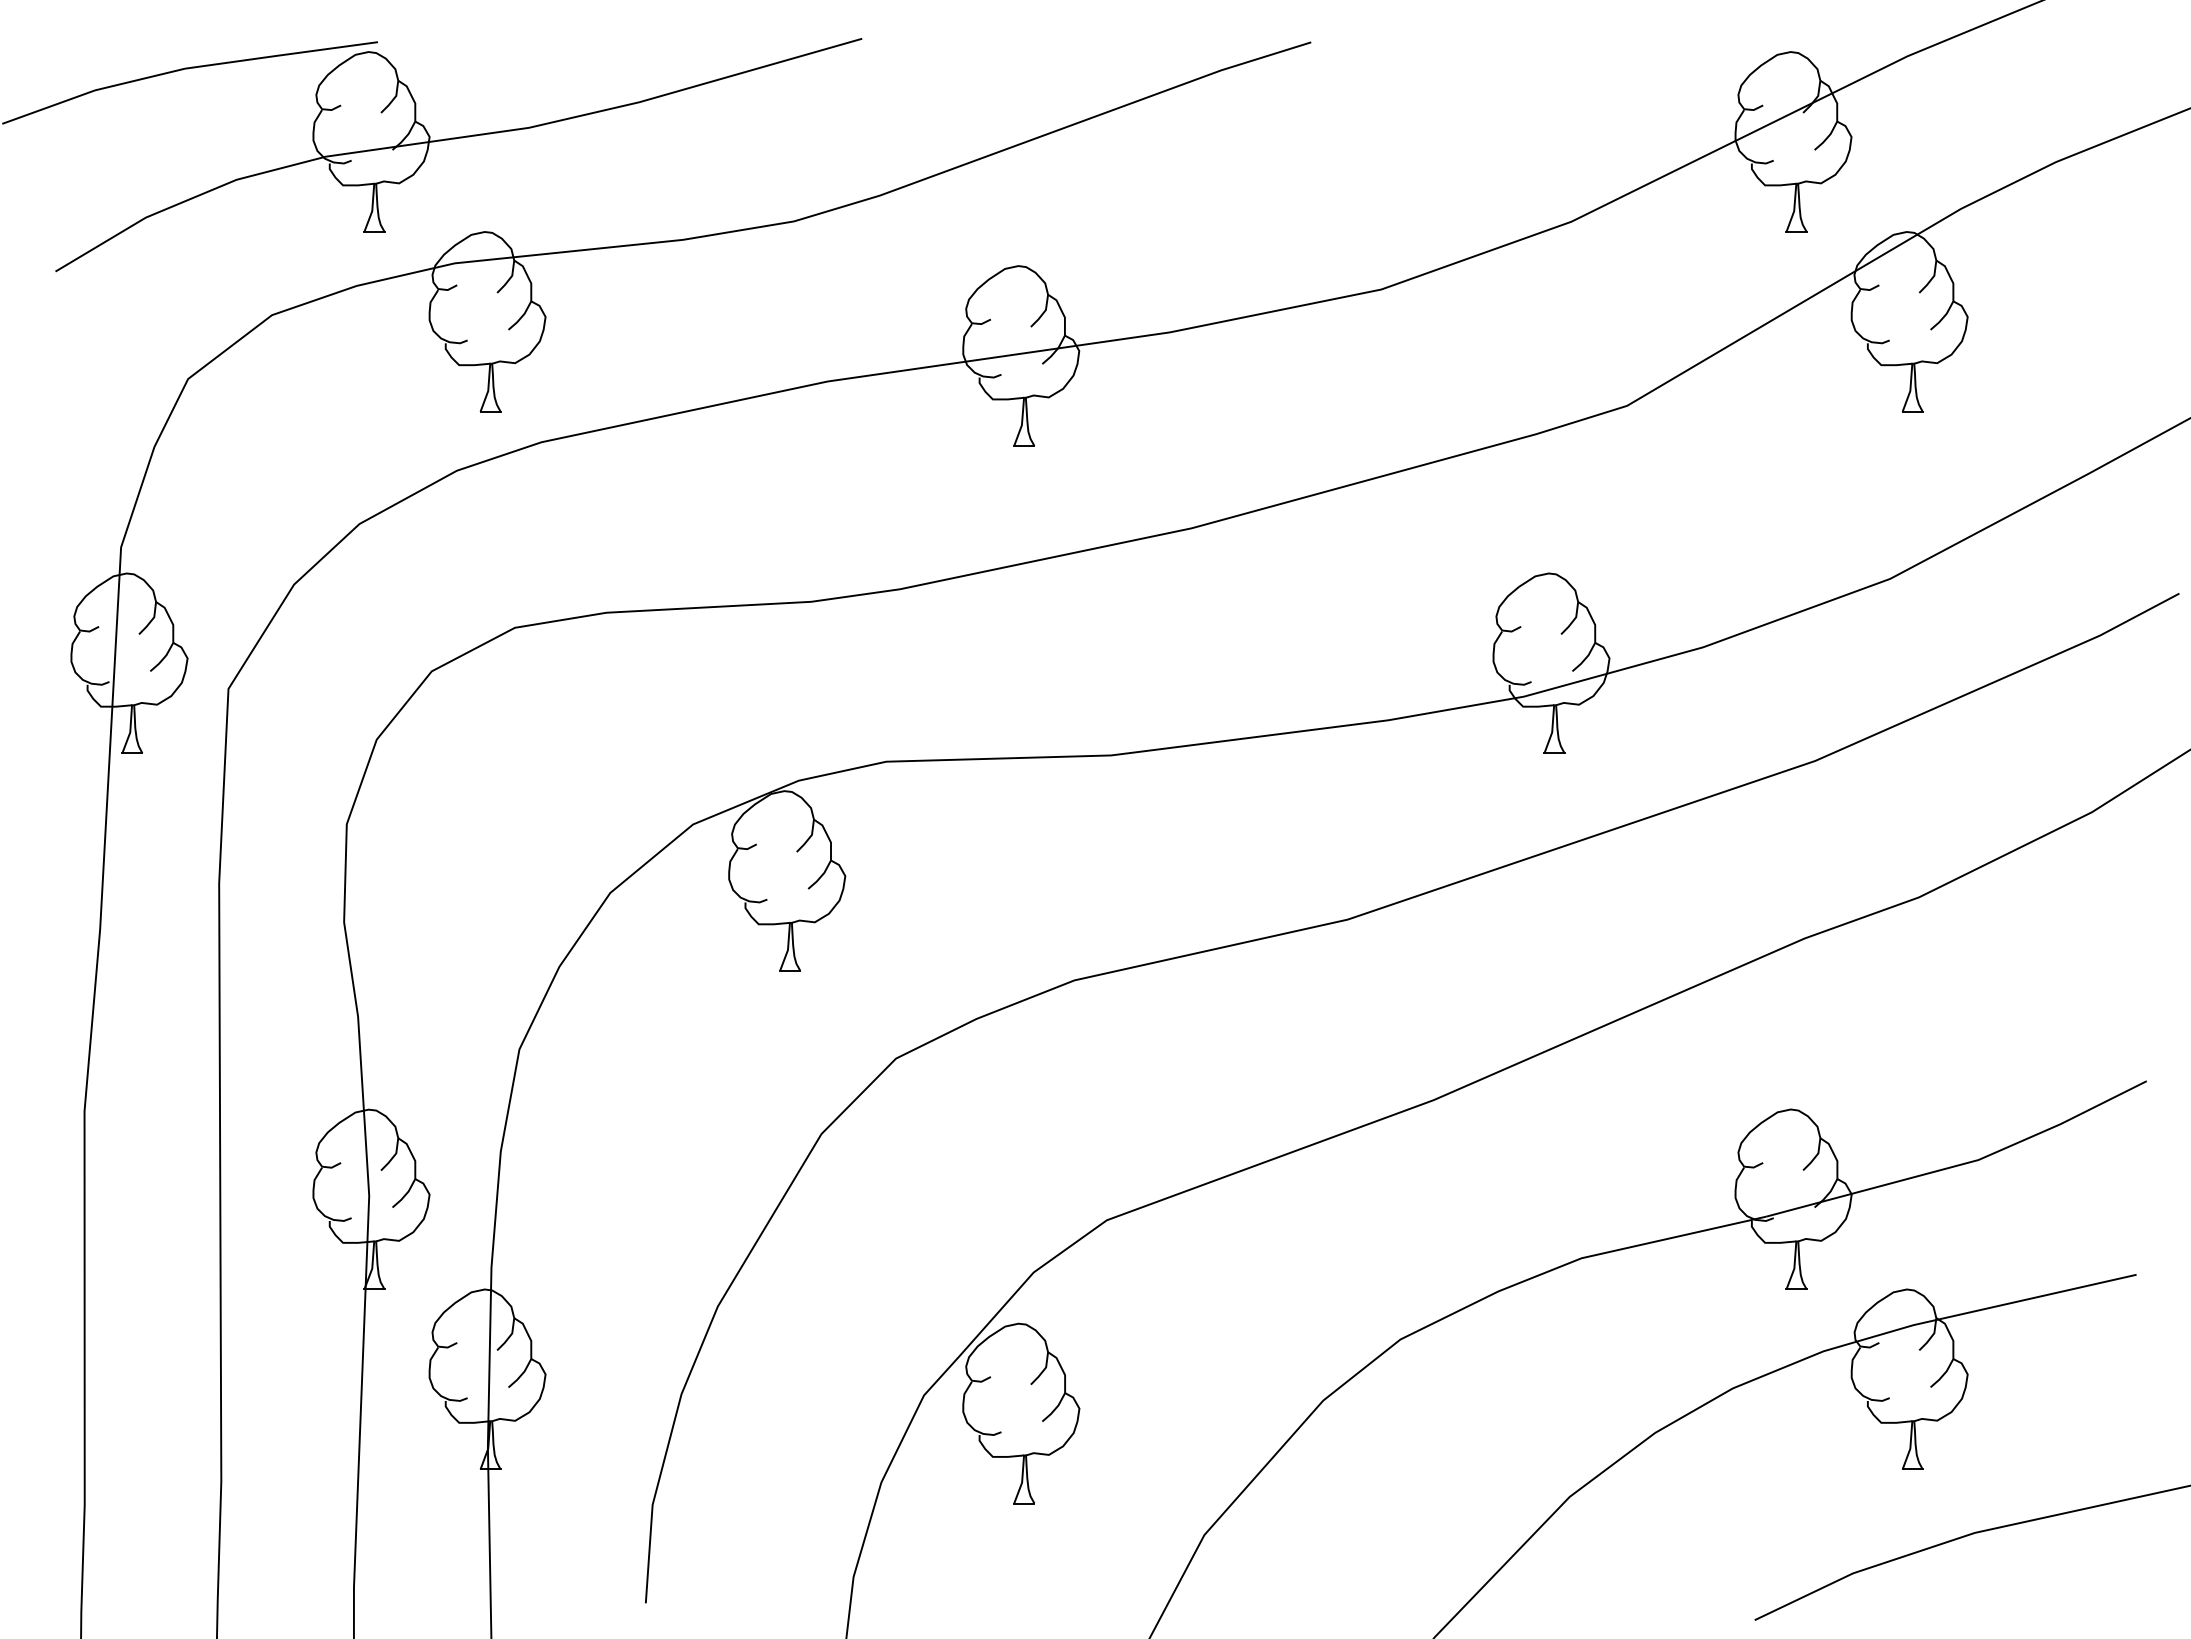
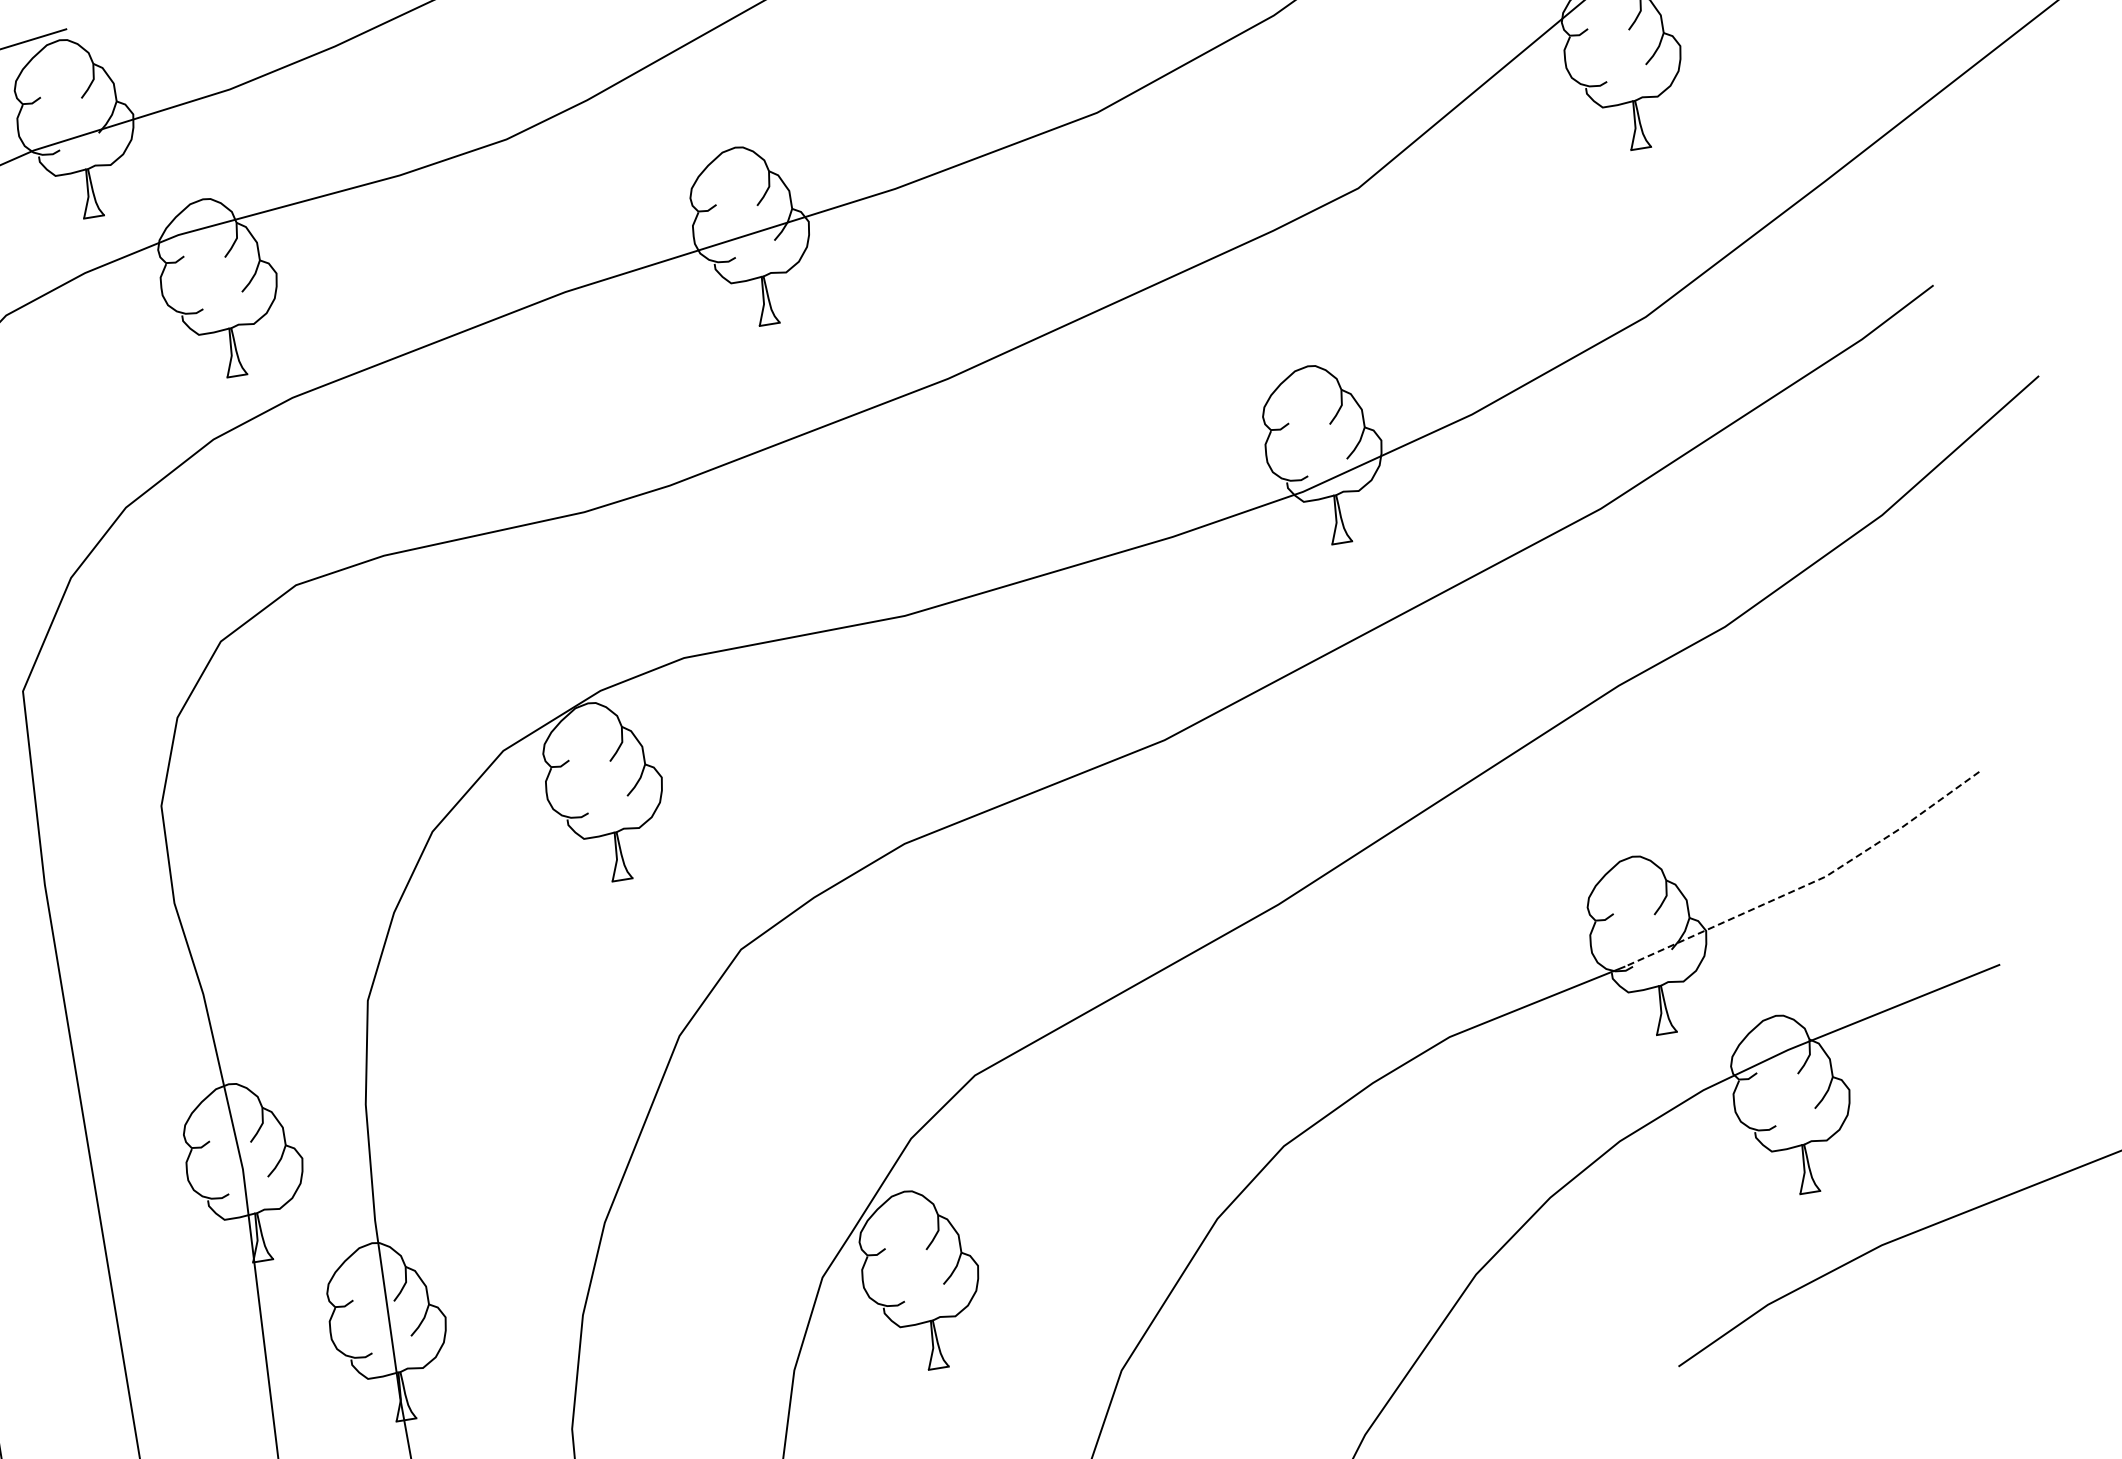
line: (1963, 1164) -> (1811, 883), solid -> dashed

